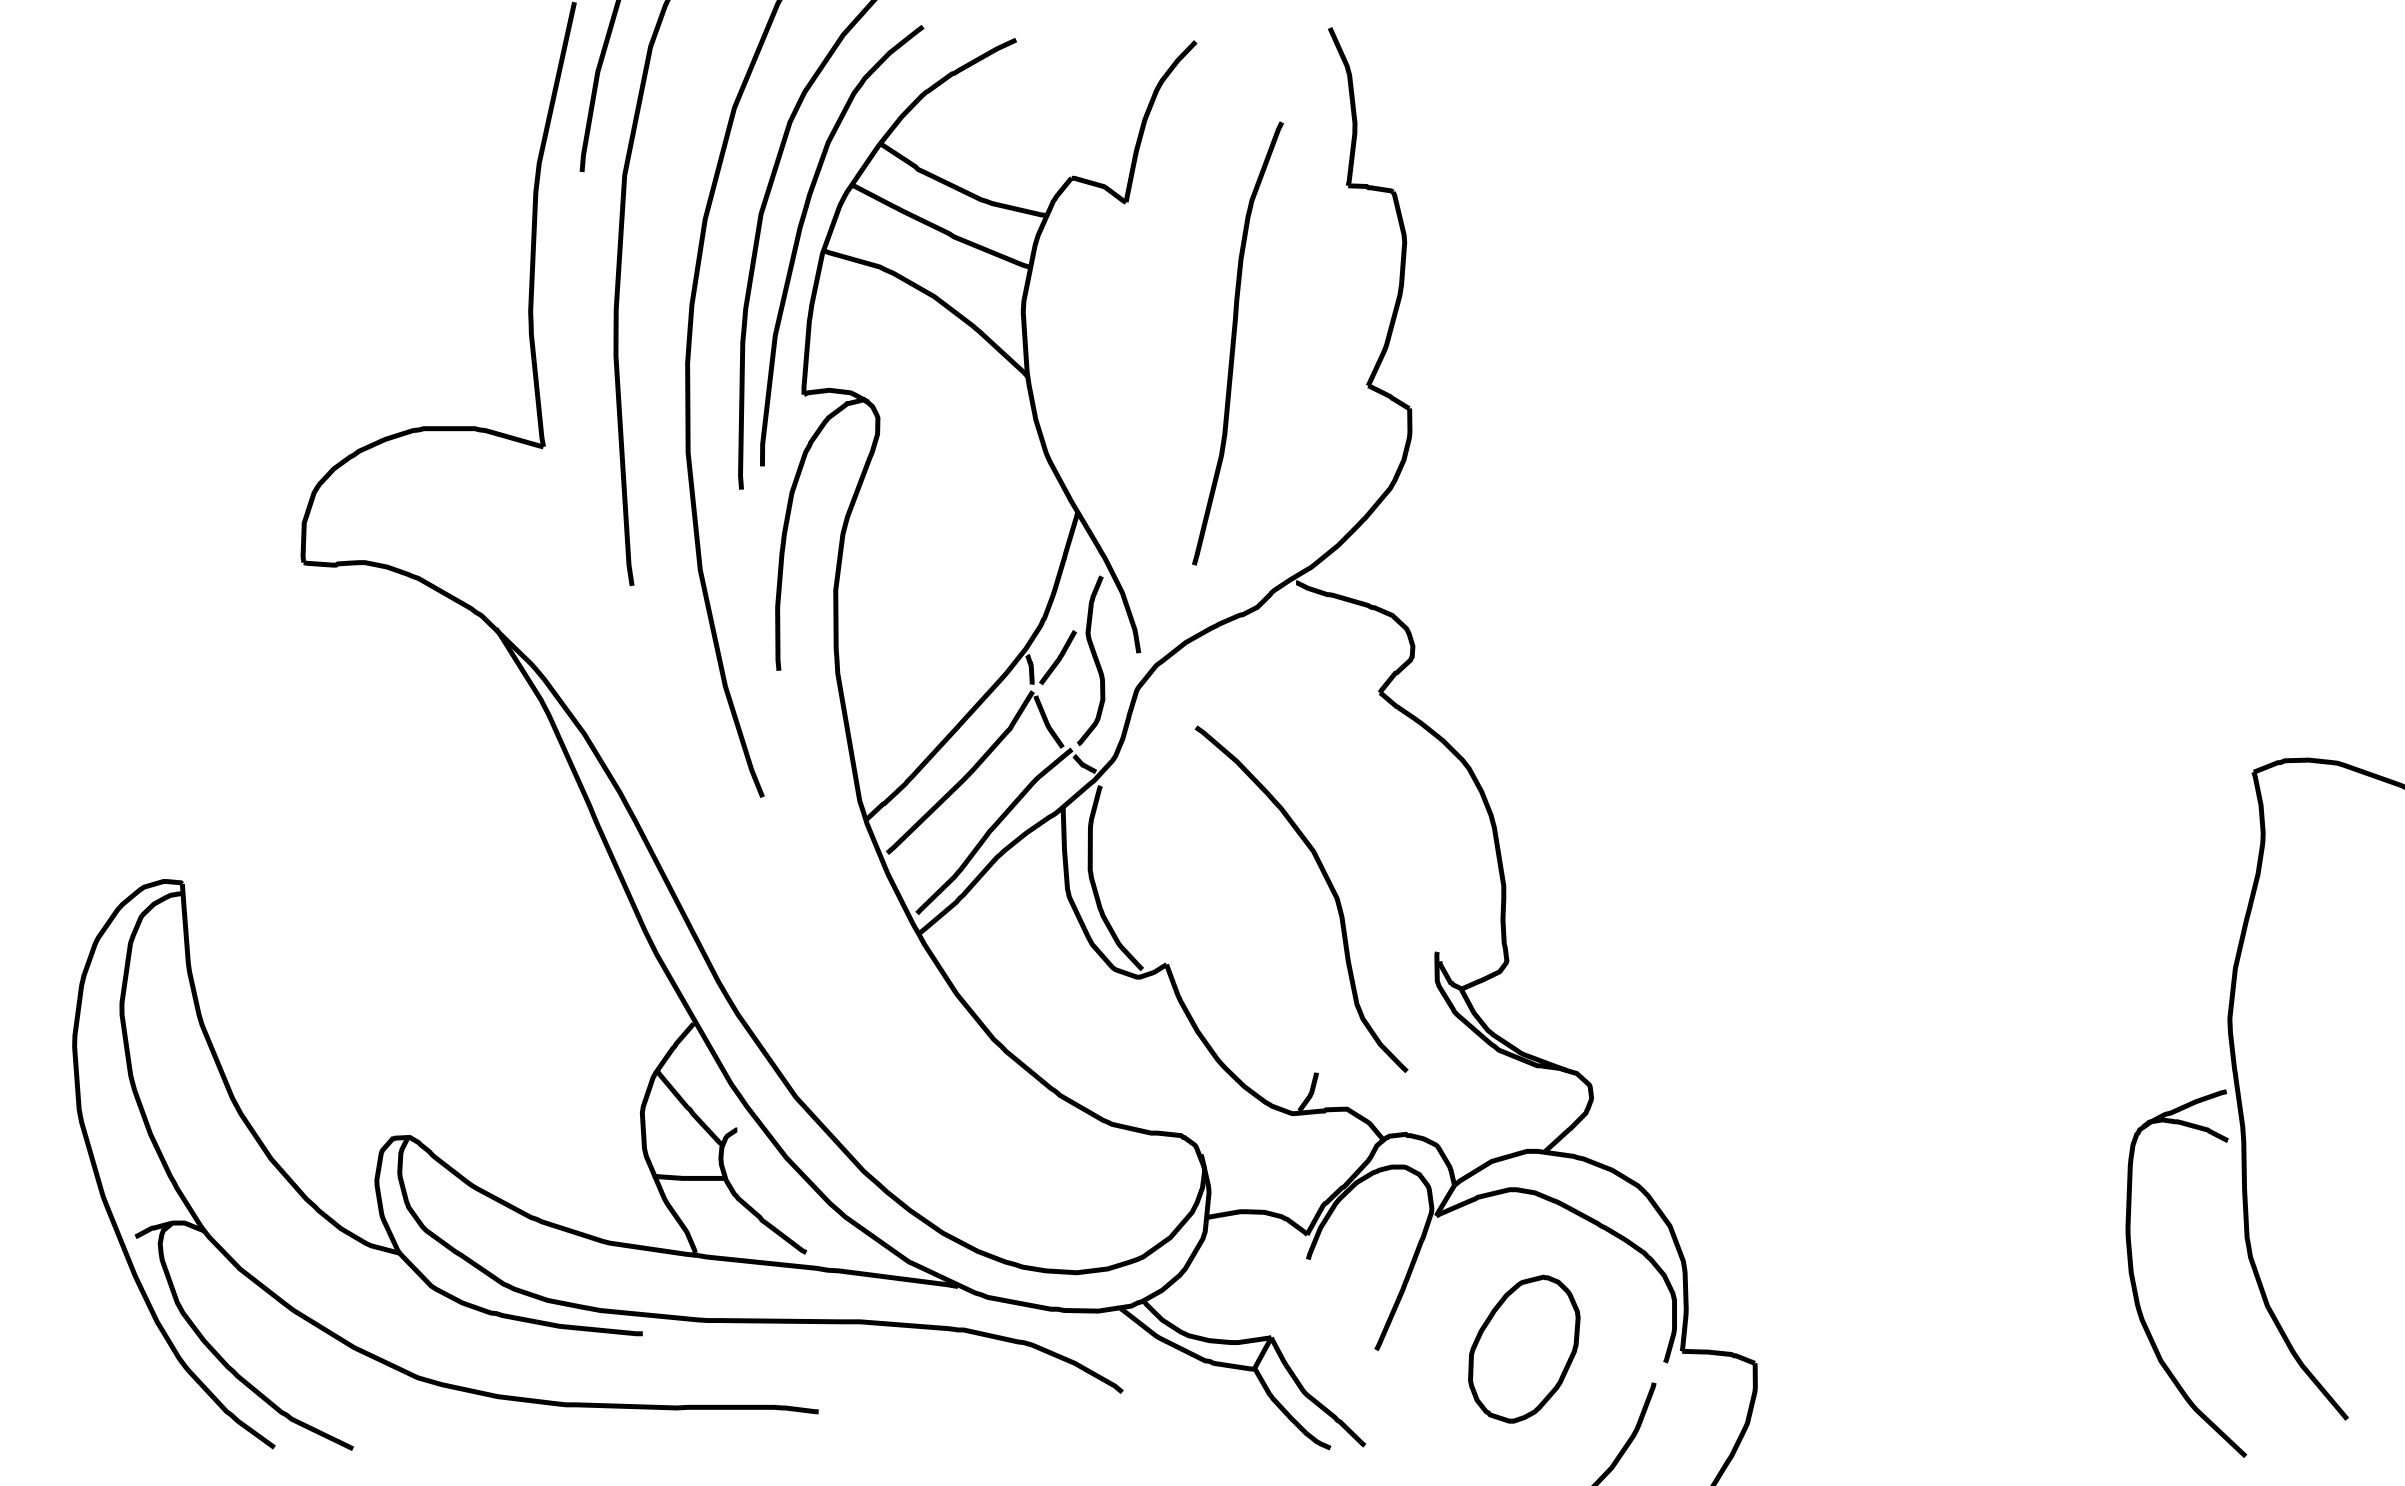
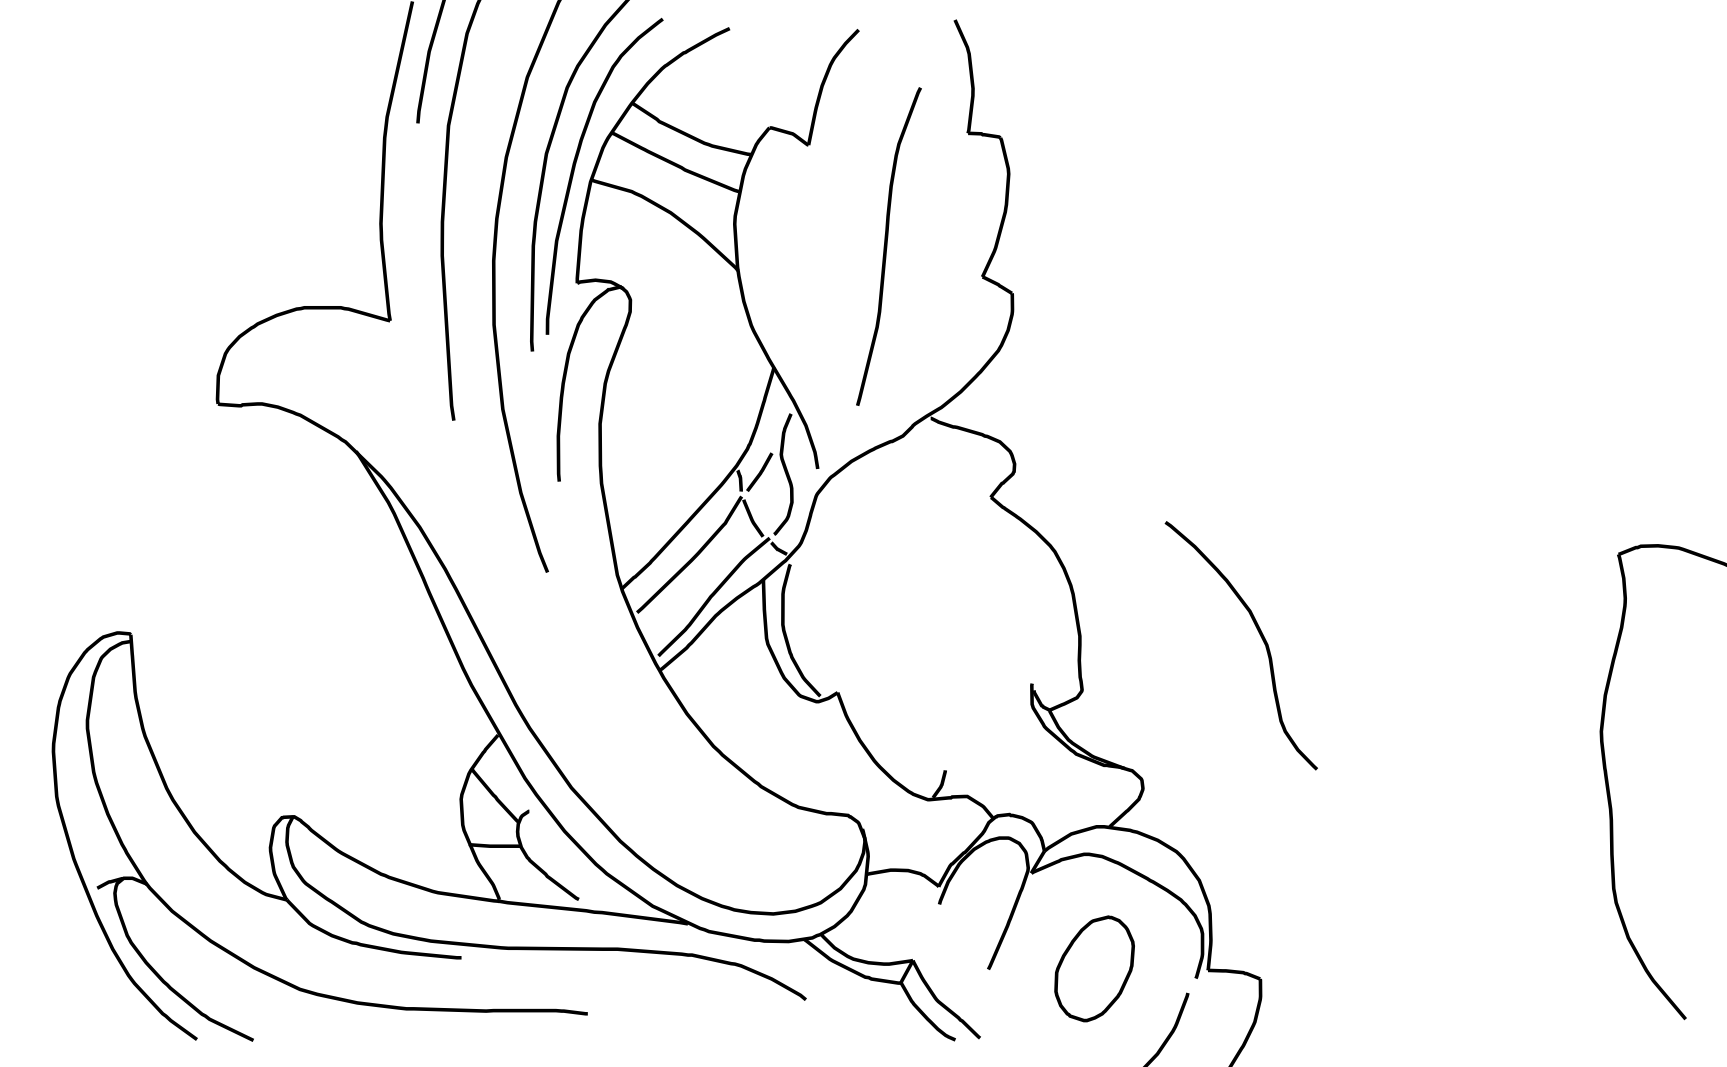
curve: (1327, 885) -> (1259, 635), moved
part: (2136, 1285) -> (1534, 923), removed

